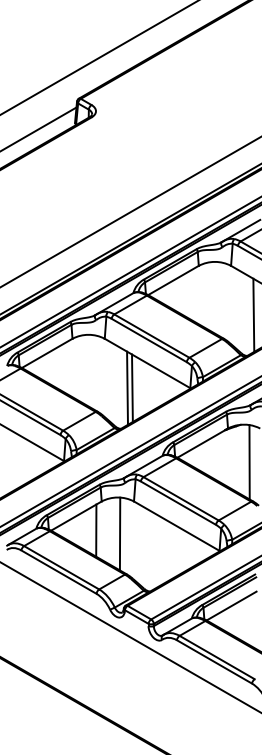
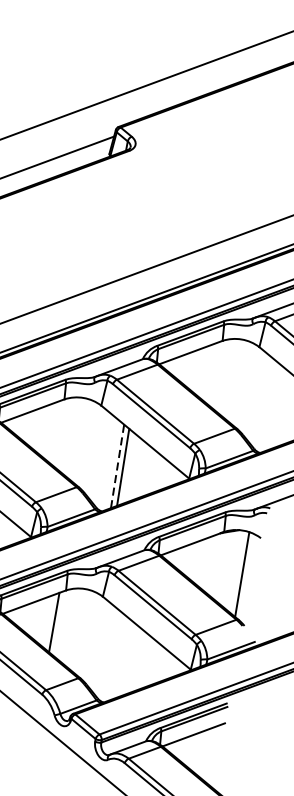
line: (253, 314) -> (275, 406), removed
line: (127, 388) -> (117, 466), solid -> dashed
line: (119, 533) -> (80, 630), removed

